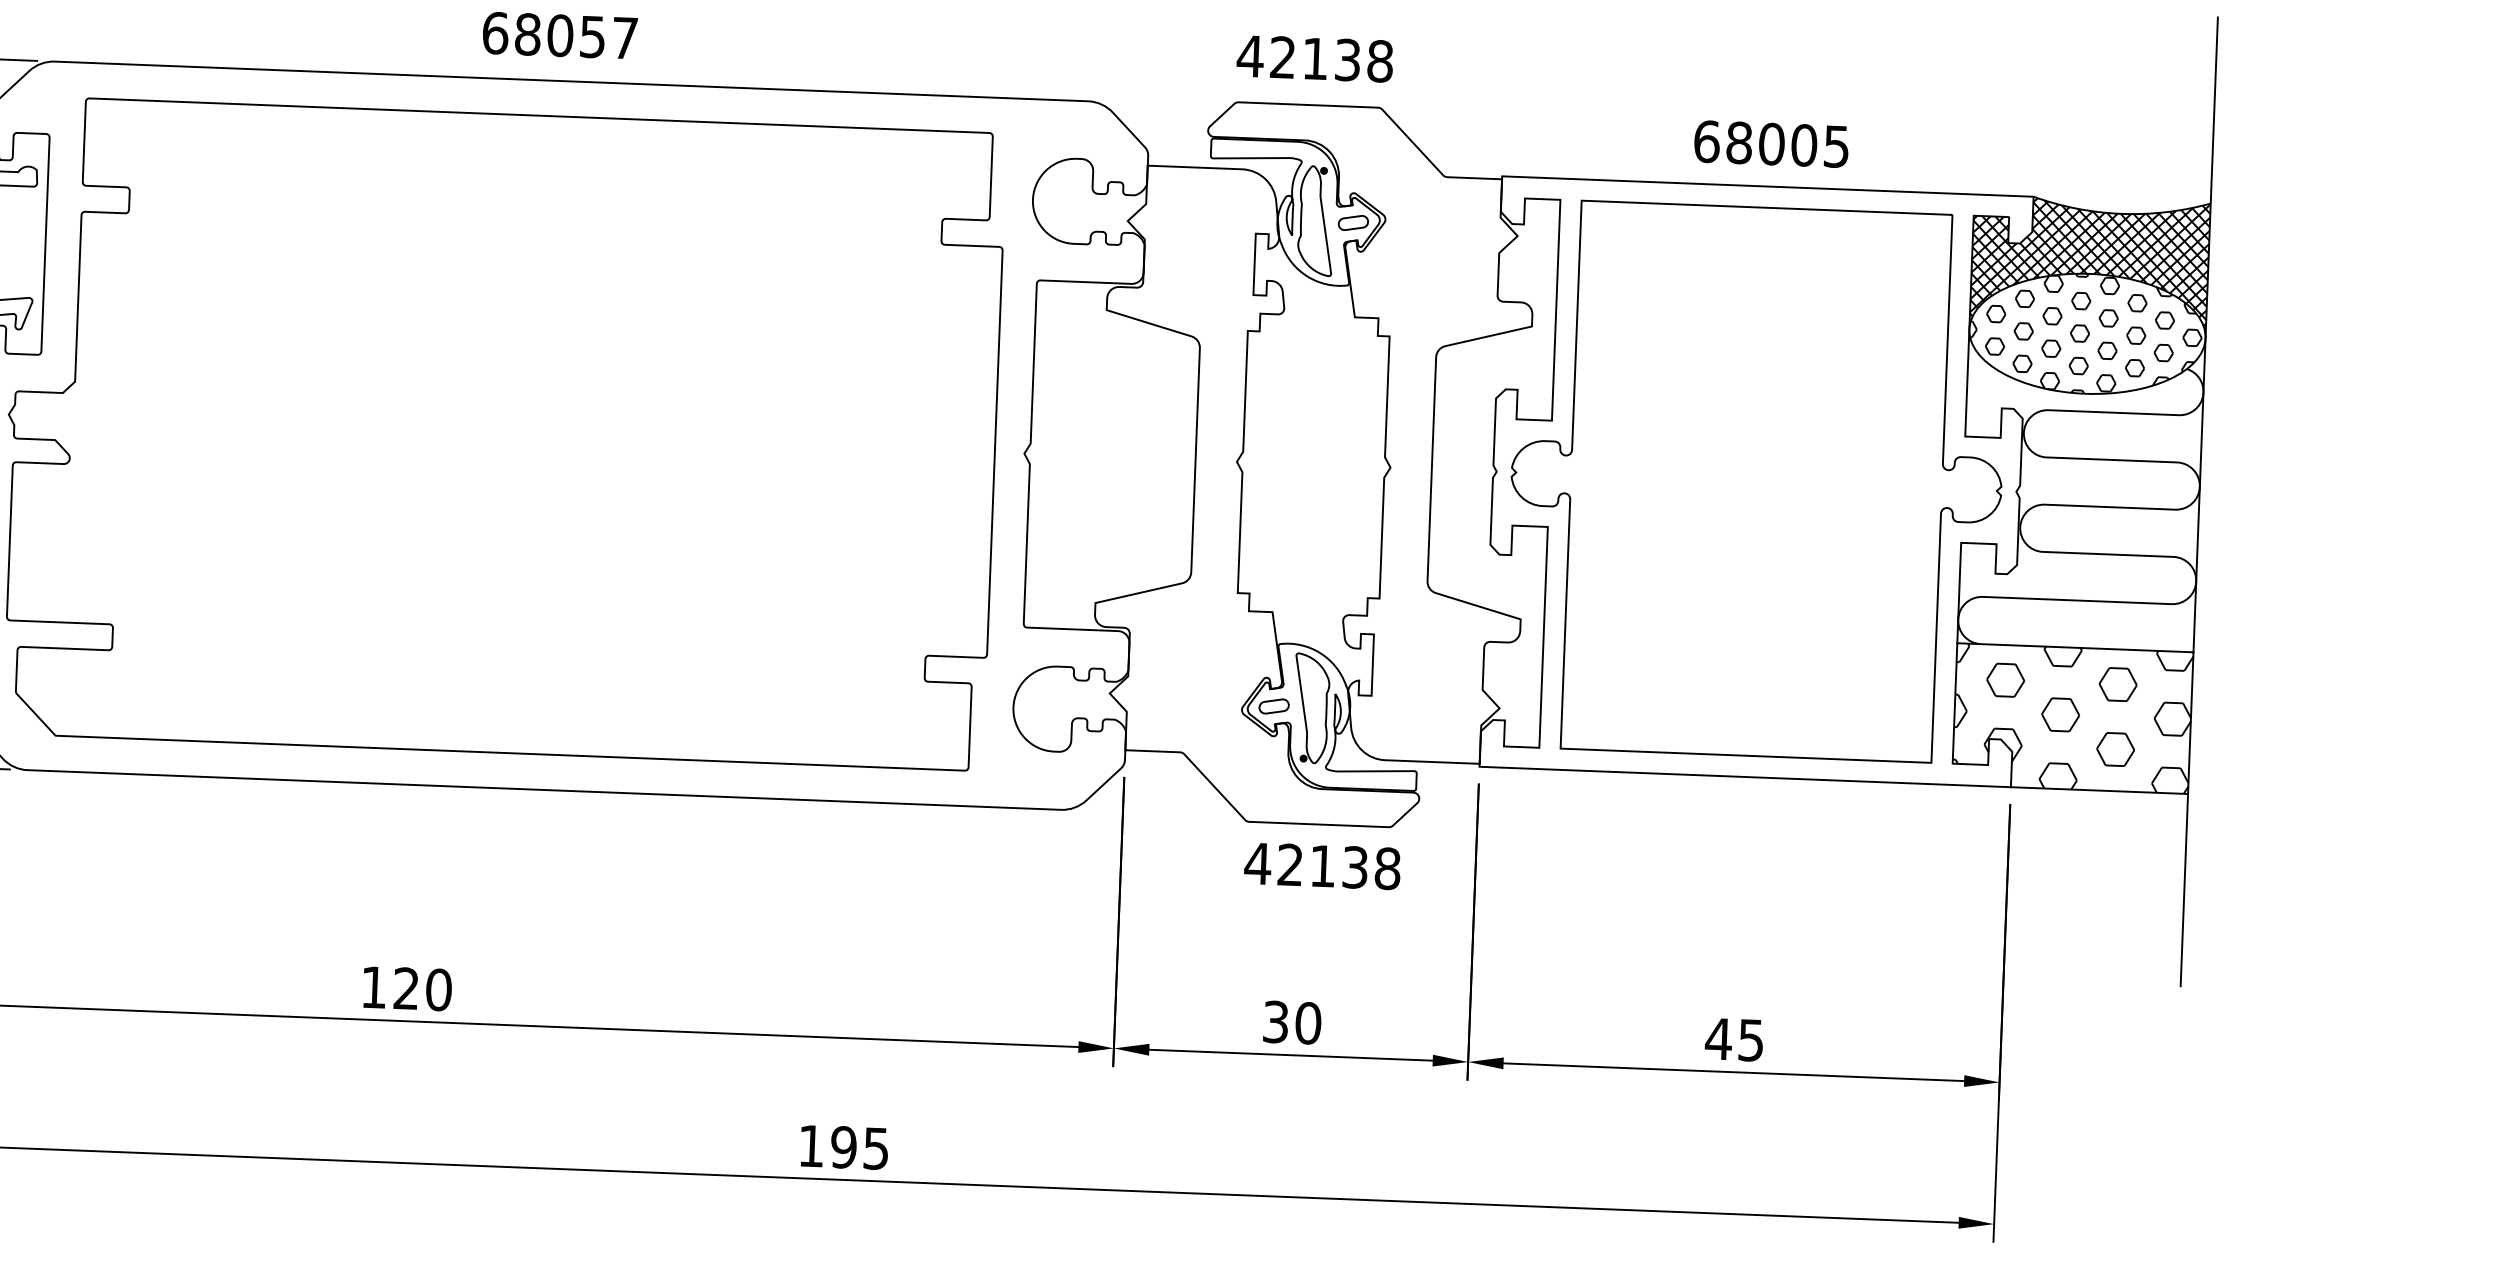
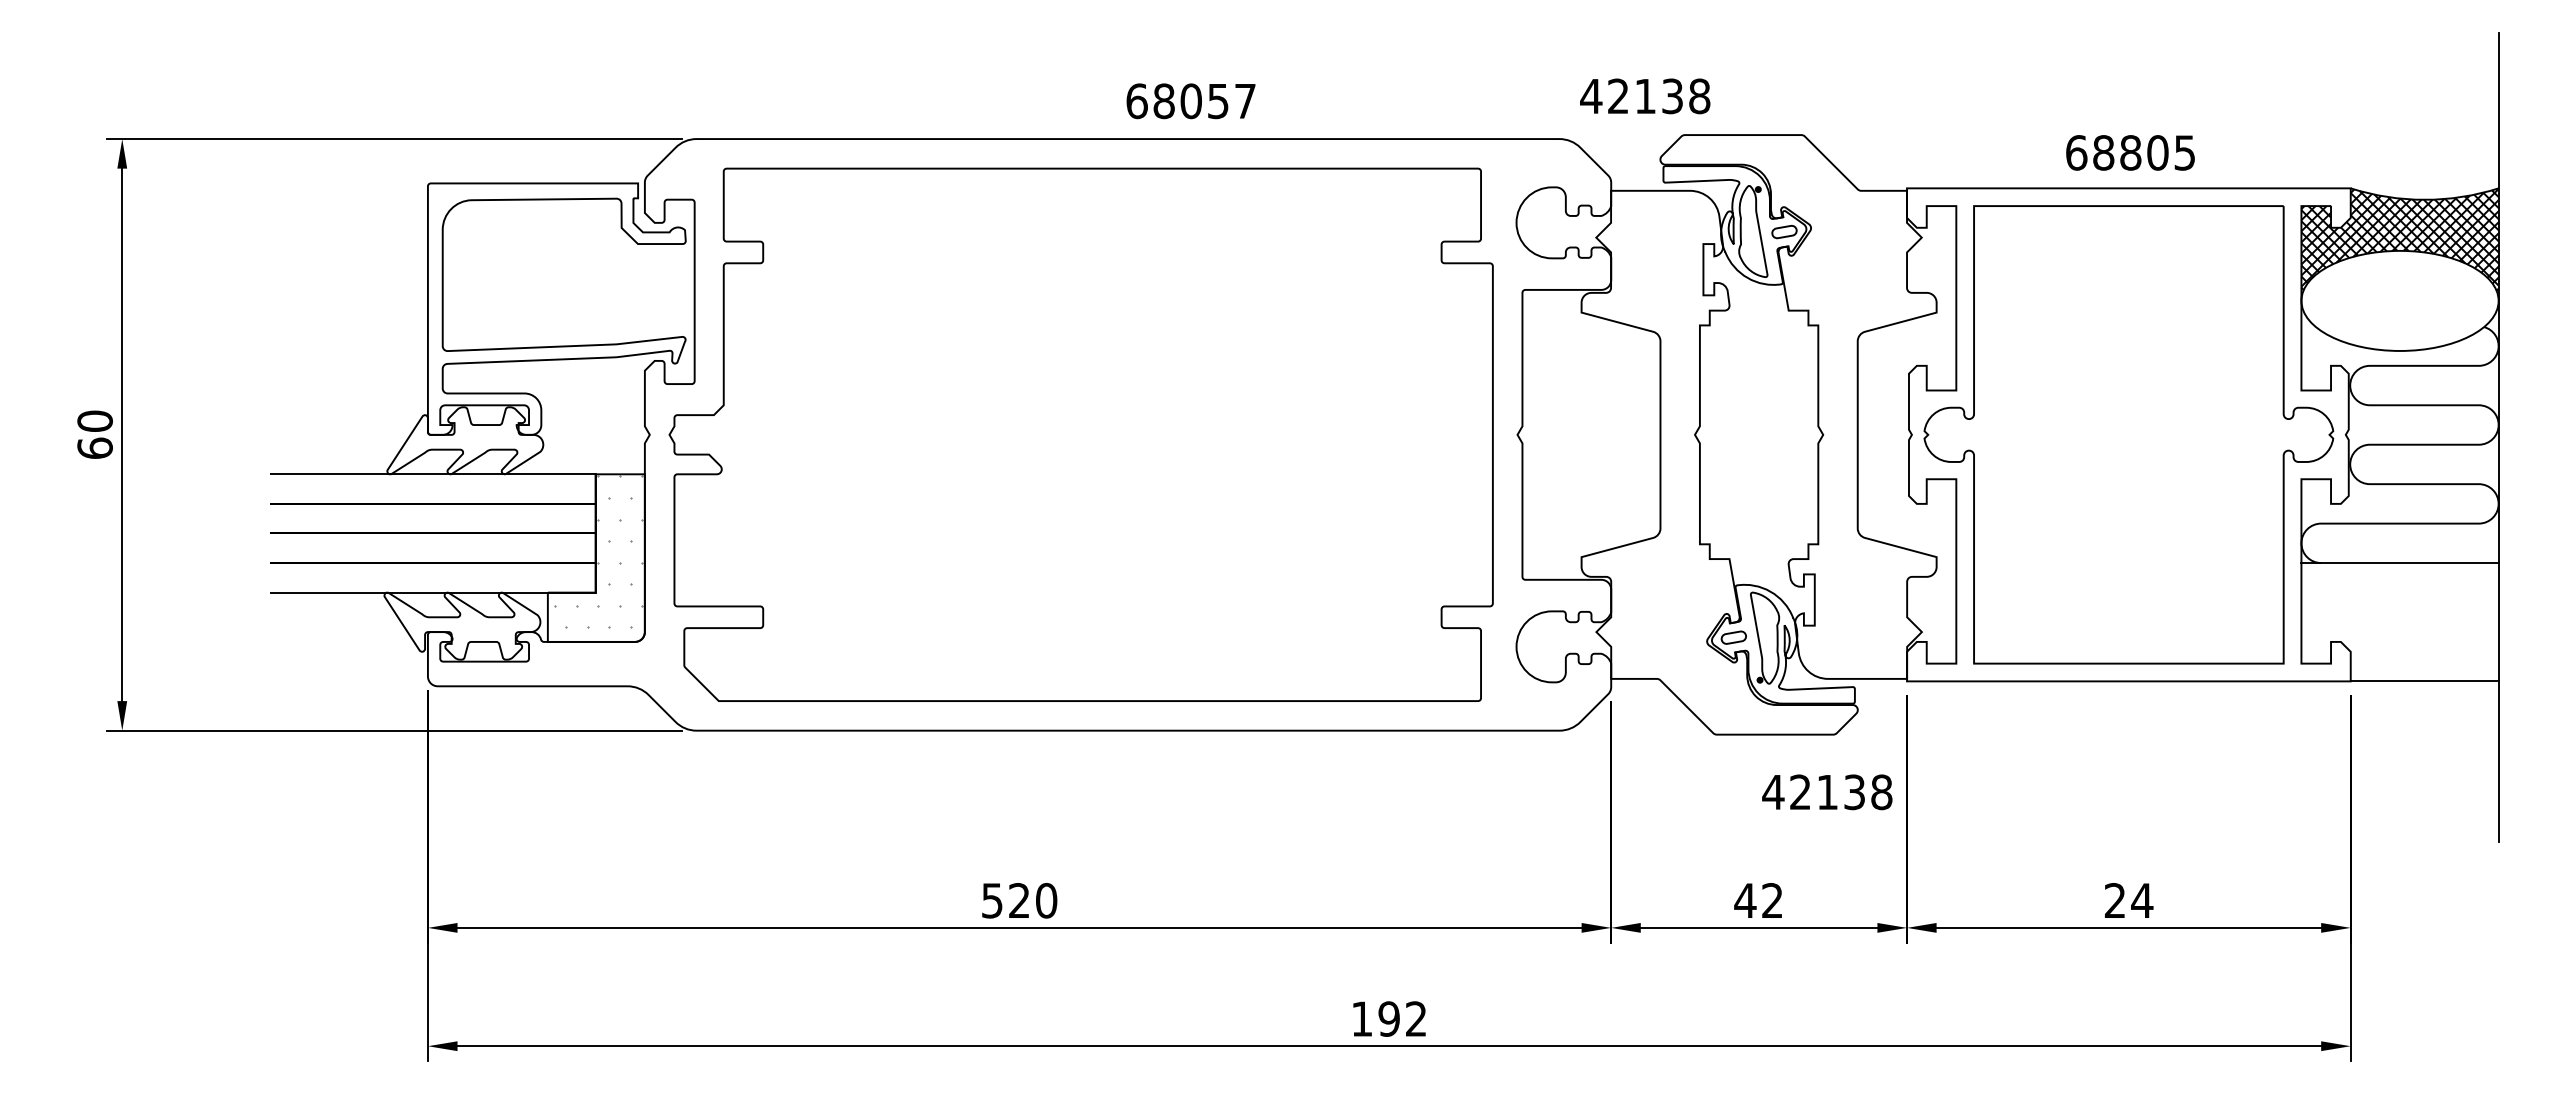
text: (559, 35) -> (1190, 101), moved
text: (1315, 58) -> (1645, 96), moved
text: (1771, 143) -> (2130, 152), 68005 -> 68805
hatch: (2085, 333) -> (2398, 300), removed
hatch: (2072, 718) -> (2399, 622), removed
text: (1322, 866) -> (1827, 792), moved
text: (374, 987) -> (992, 900), 120 -> 520
text: (1291, 1022) -> (1758, 900), 30 -> 42
text: (1734, 1039) -> (2128, 900), 45 -> 24
text: (876, 1147) -> (1416, 1018), 195 -> 192

